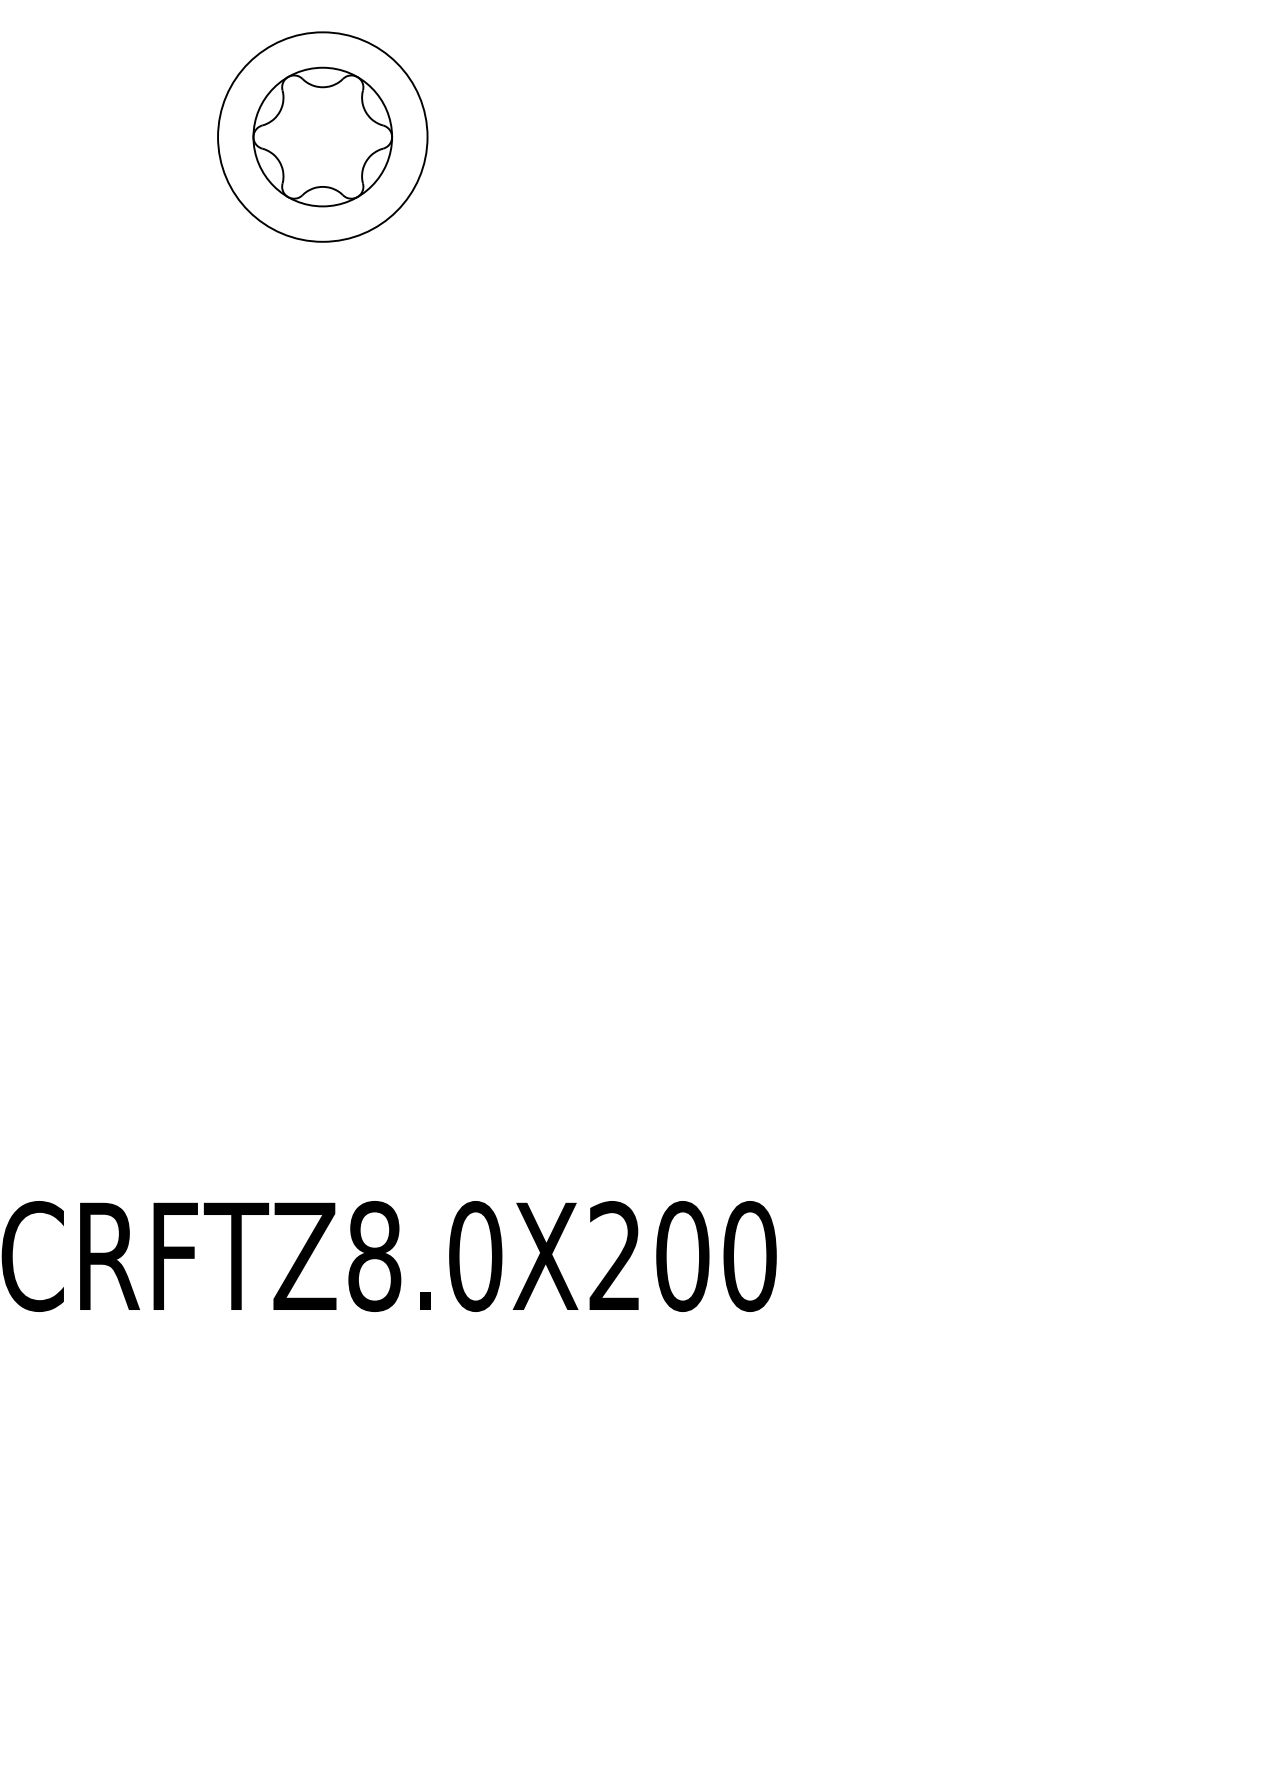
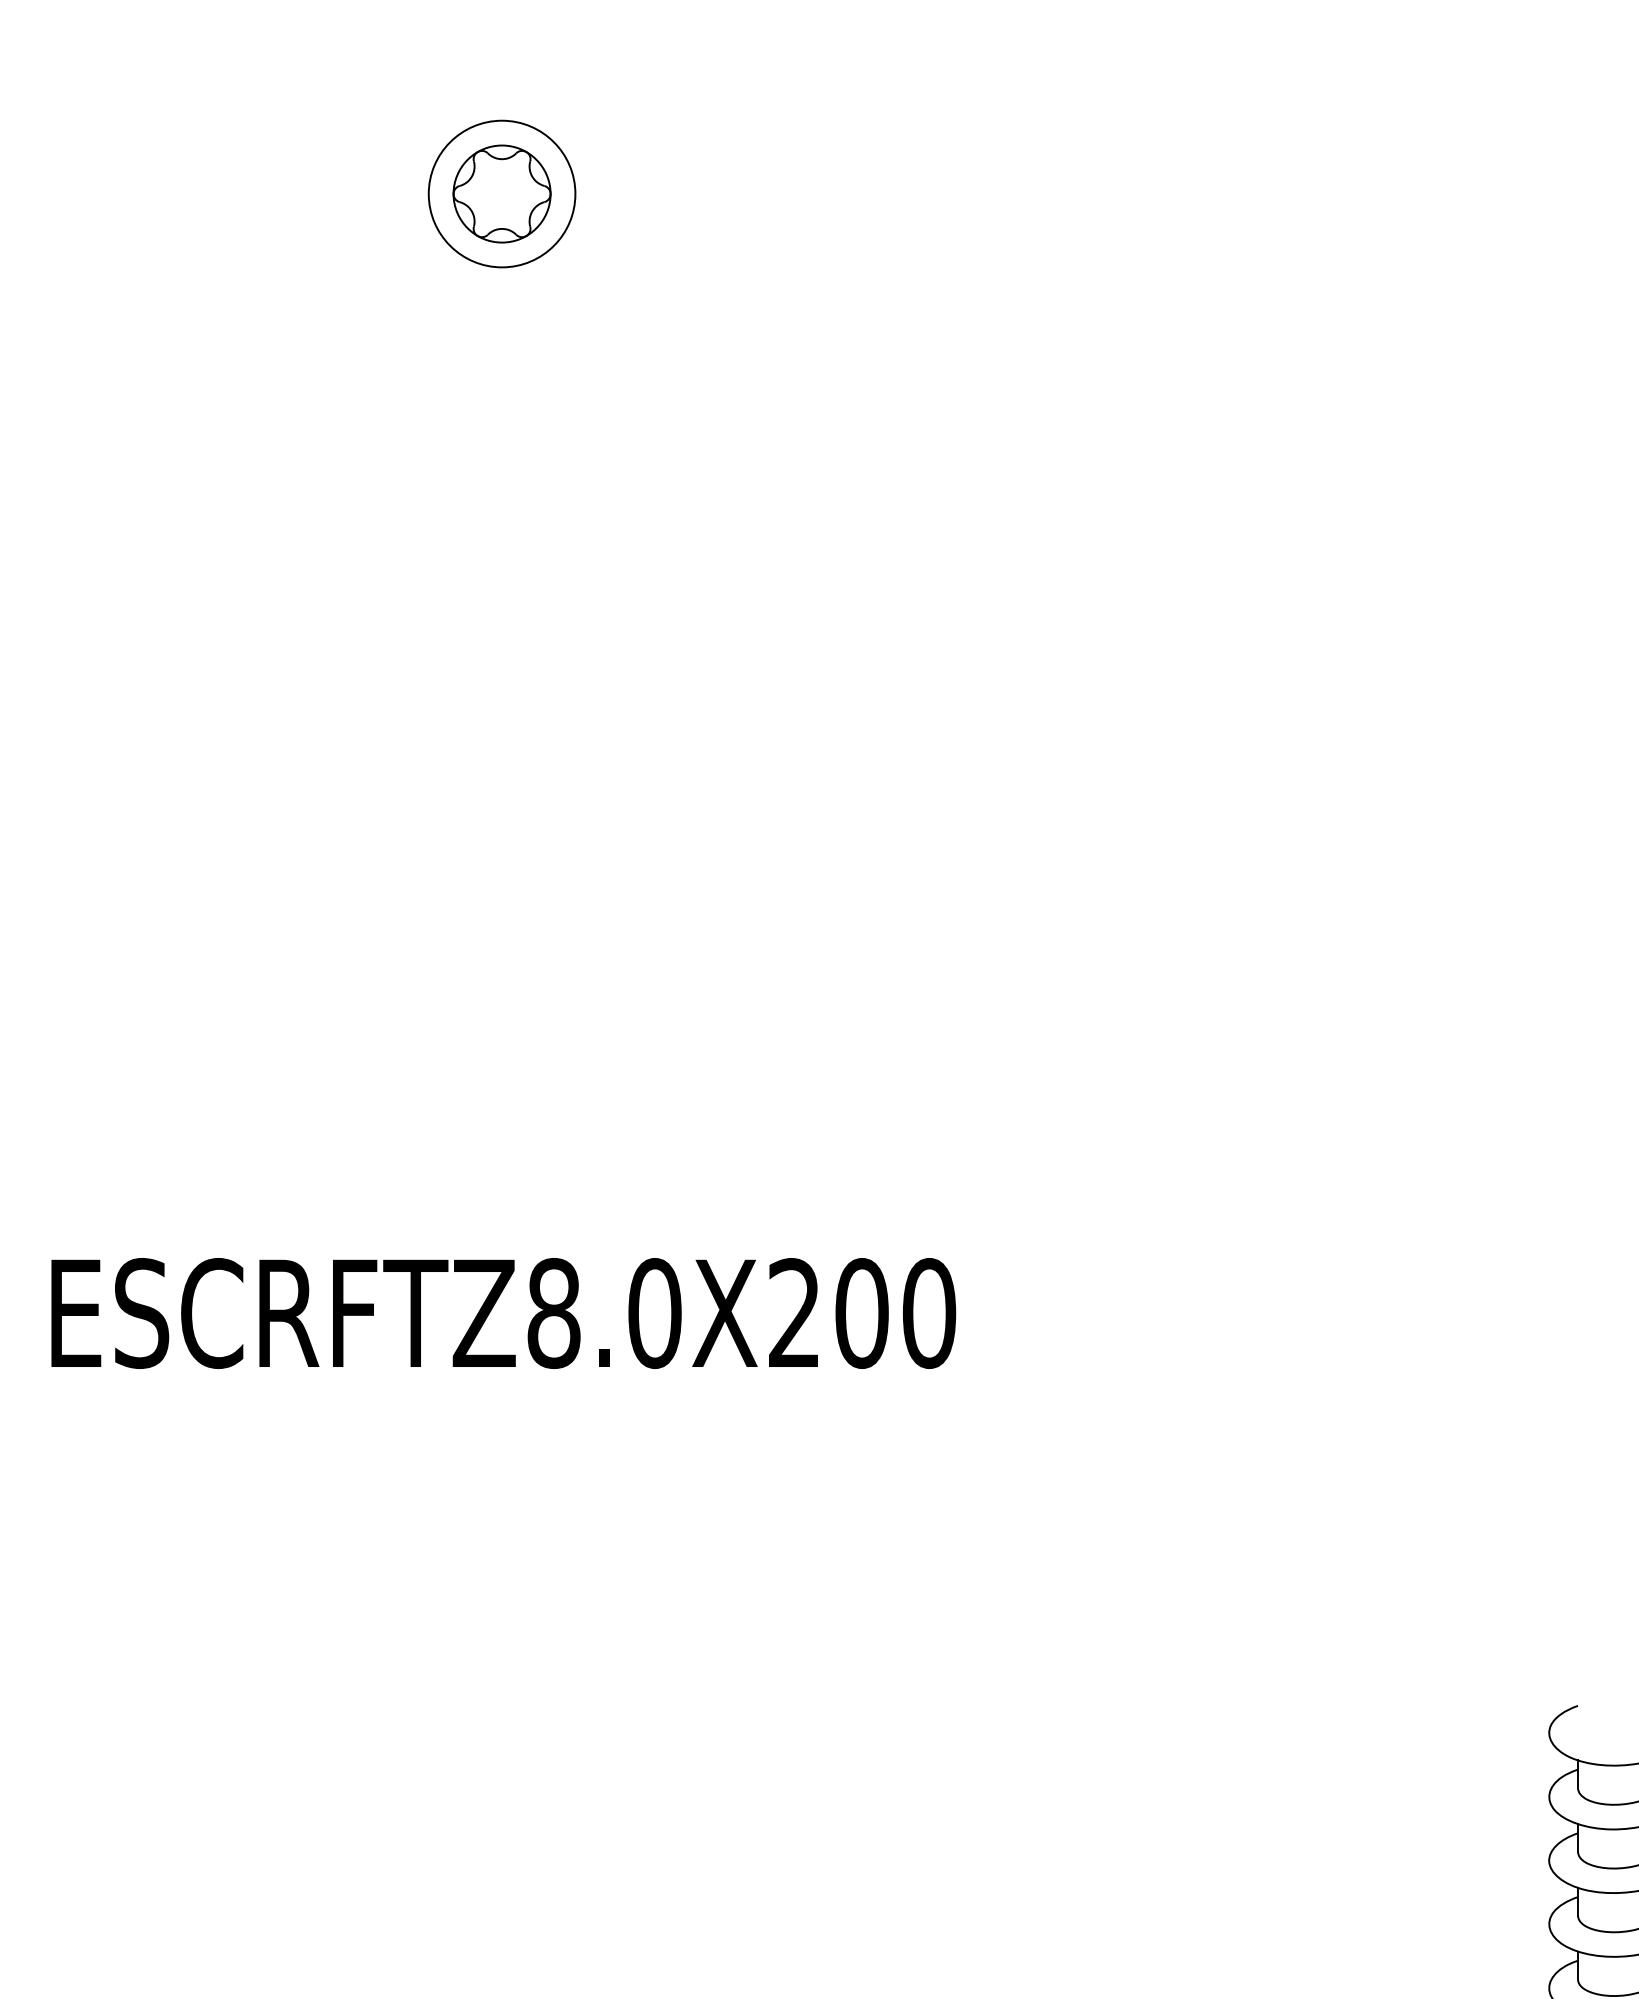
part: (322, 136) -> (501, 193), size x0.7

